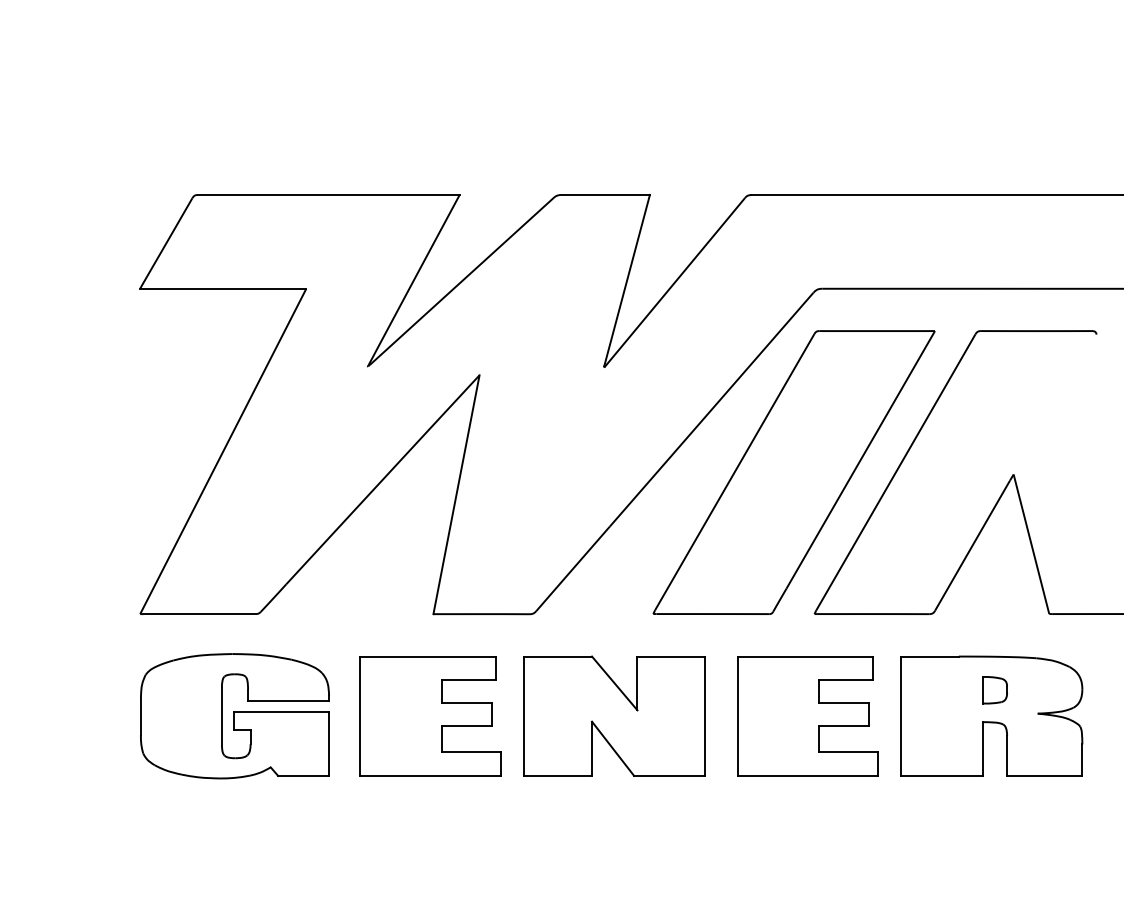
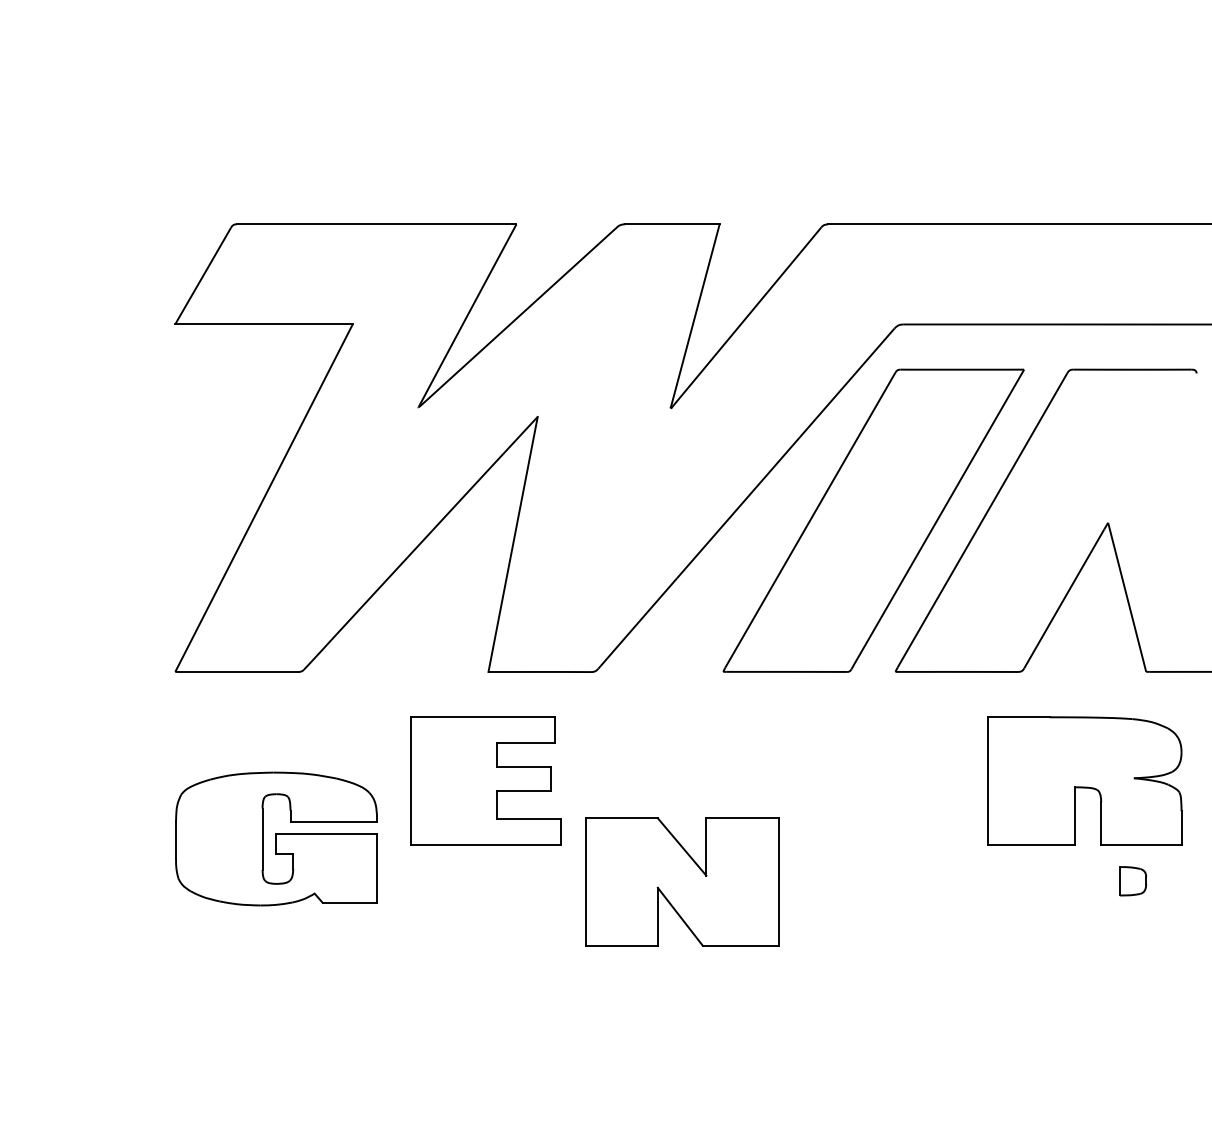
part: (995, 690) -> (1133, 881), moved
part: (234, 715) -> (276, 838), moved
part: (615, 715) -> (682, 881), moved
part: (807, 715) -> (888, 780), removed

